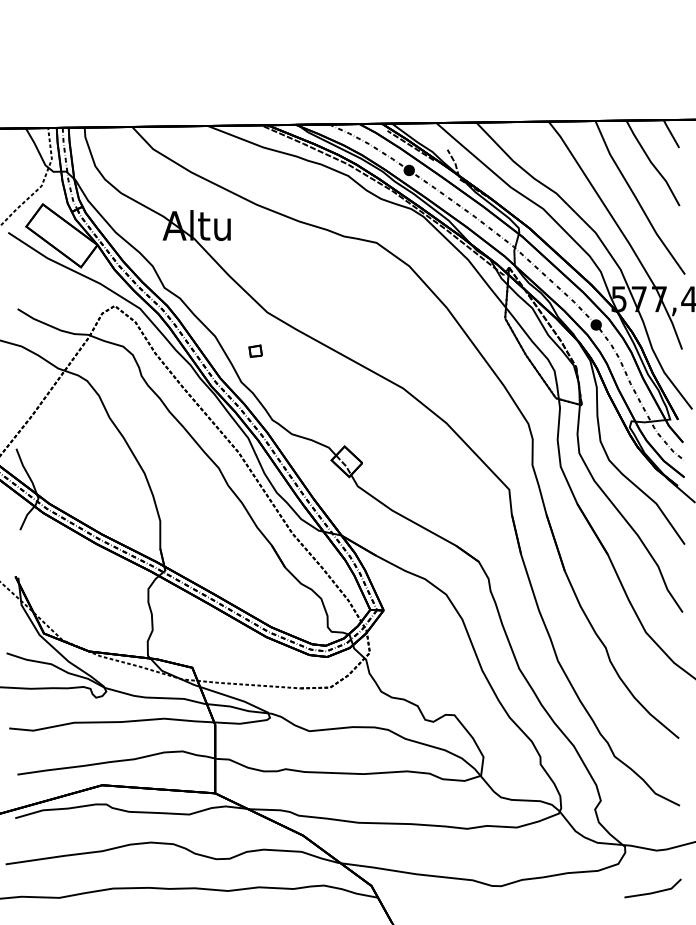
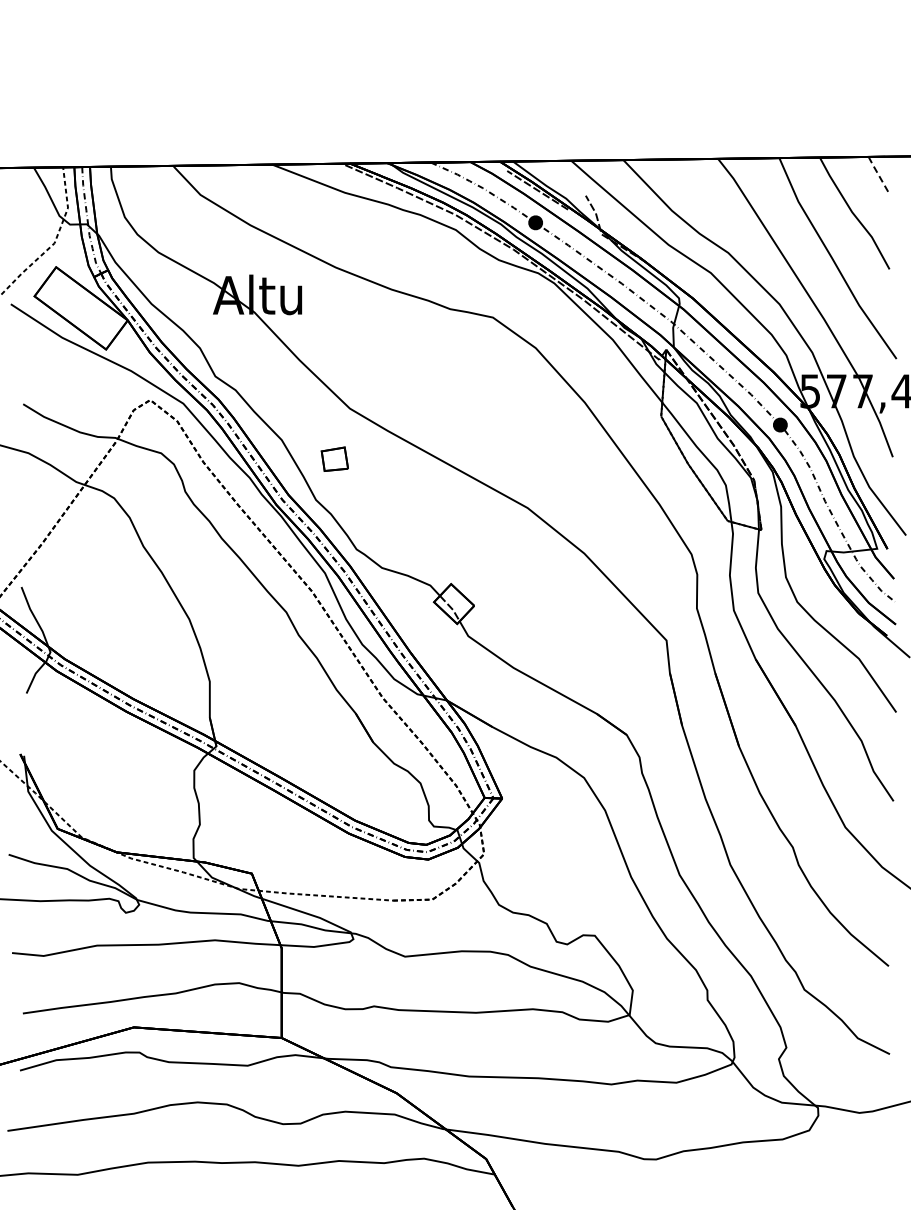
line: (671, 134) -> (878, 175), solid -> dashed
part: (255, 351) -> (334, 459), size x1.6
line: (655, 891) -> (857, 1166), removed

